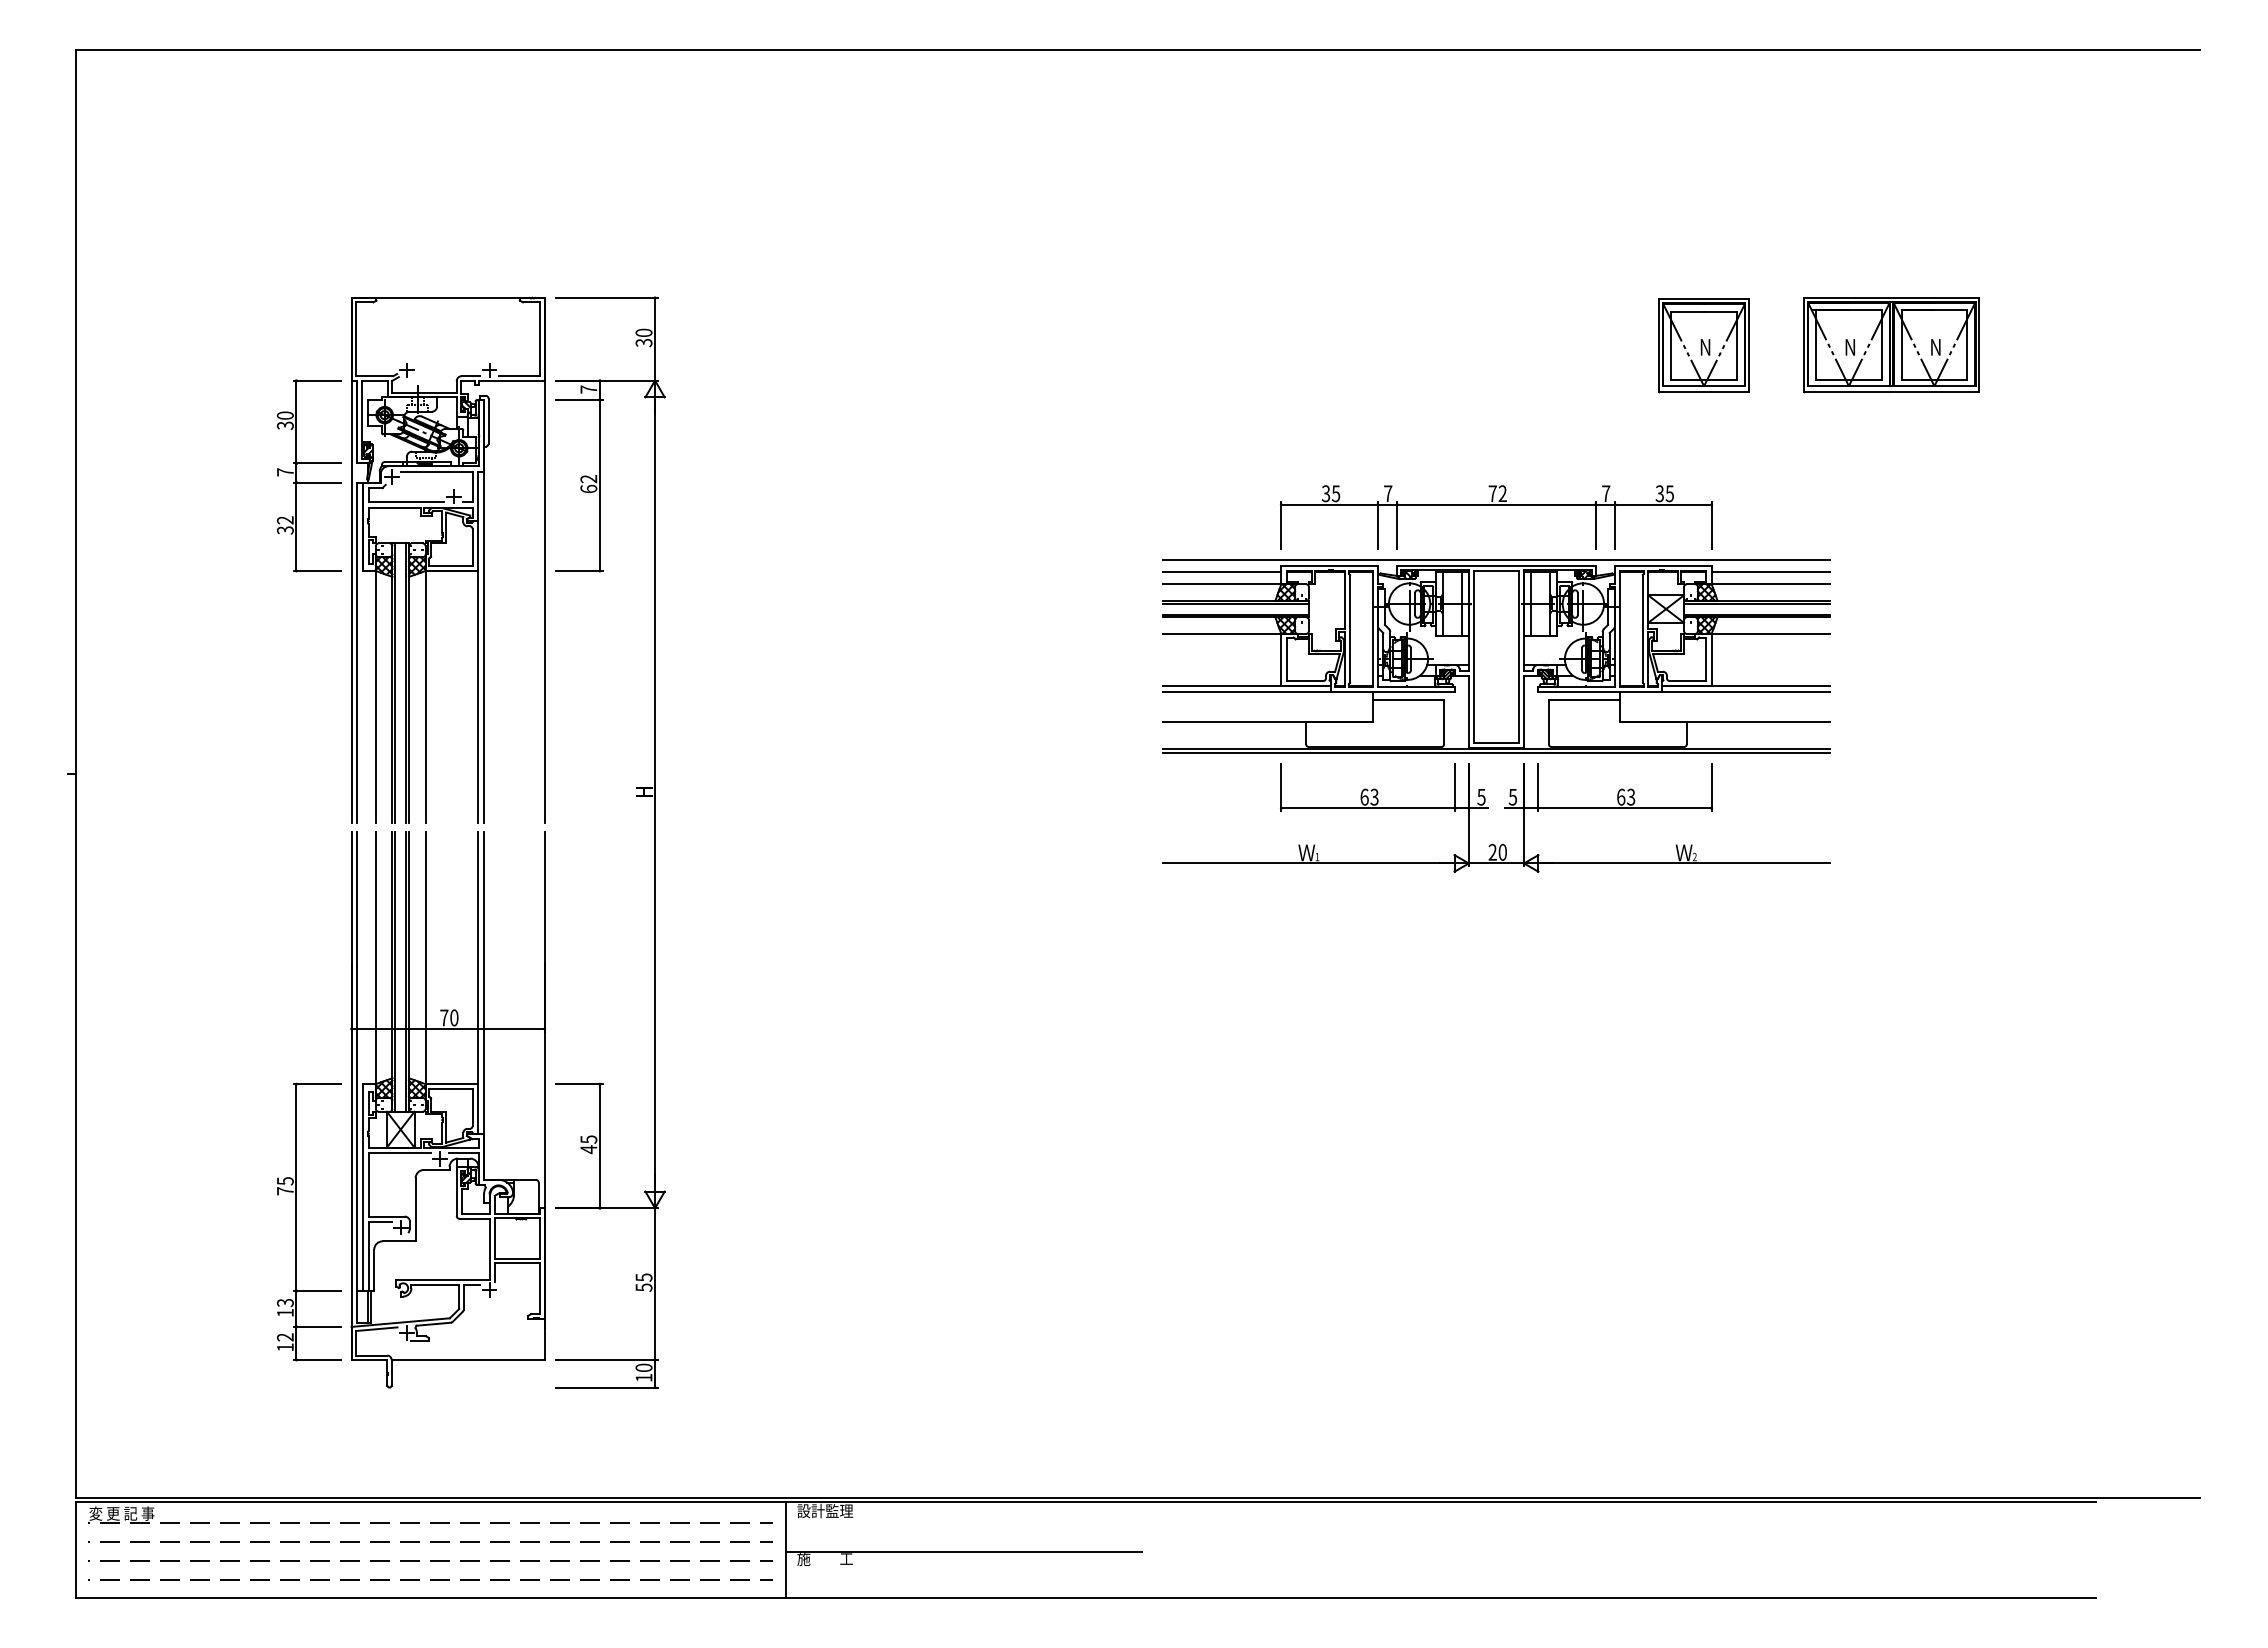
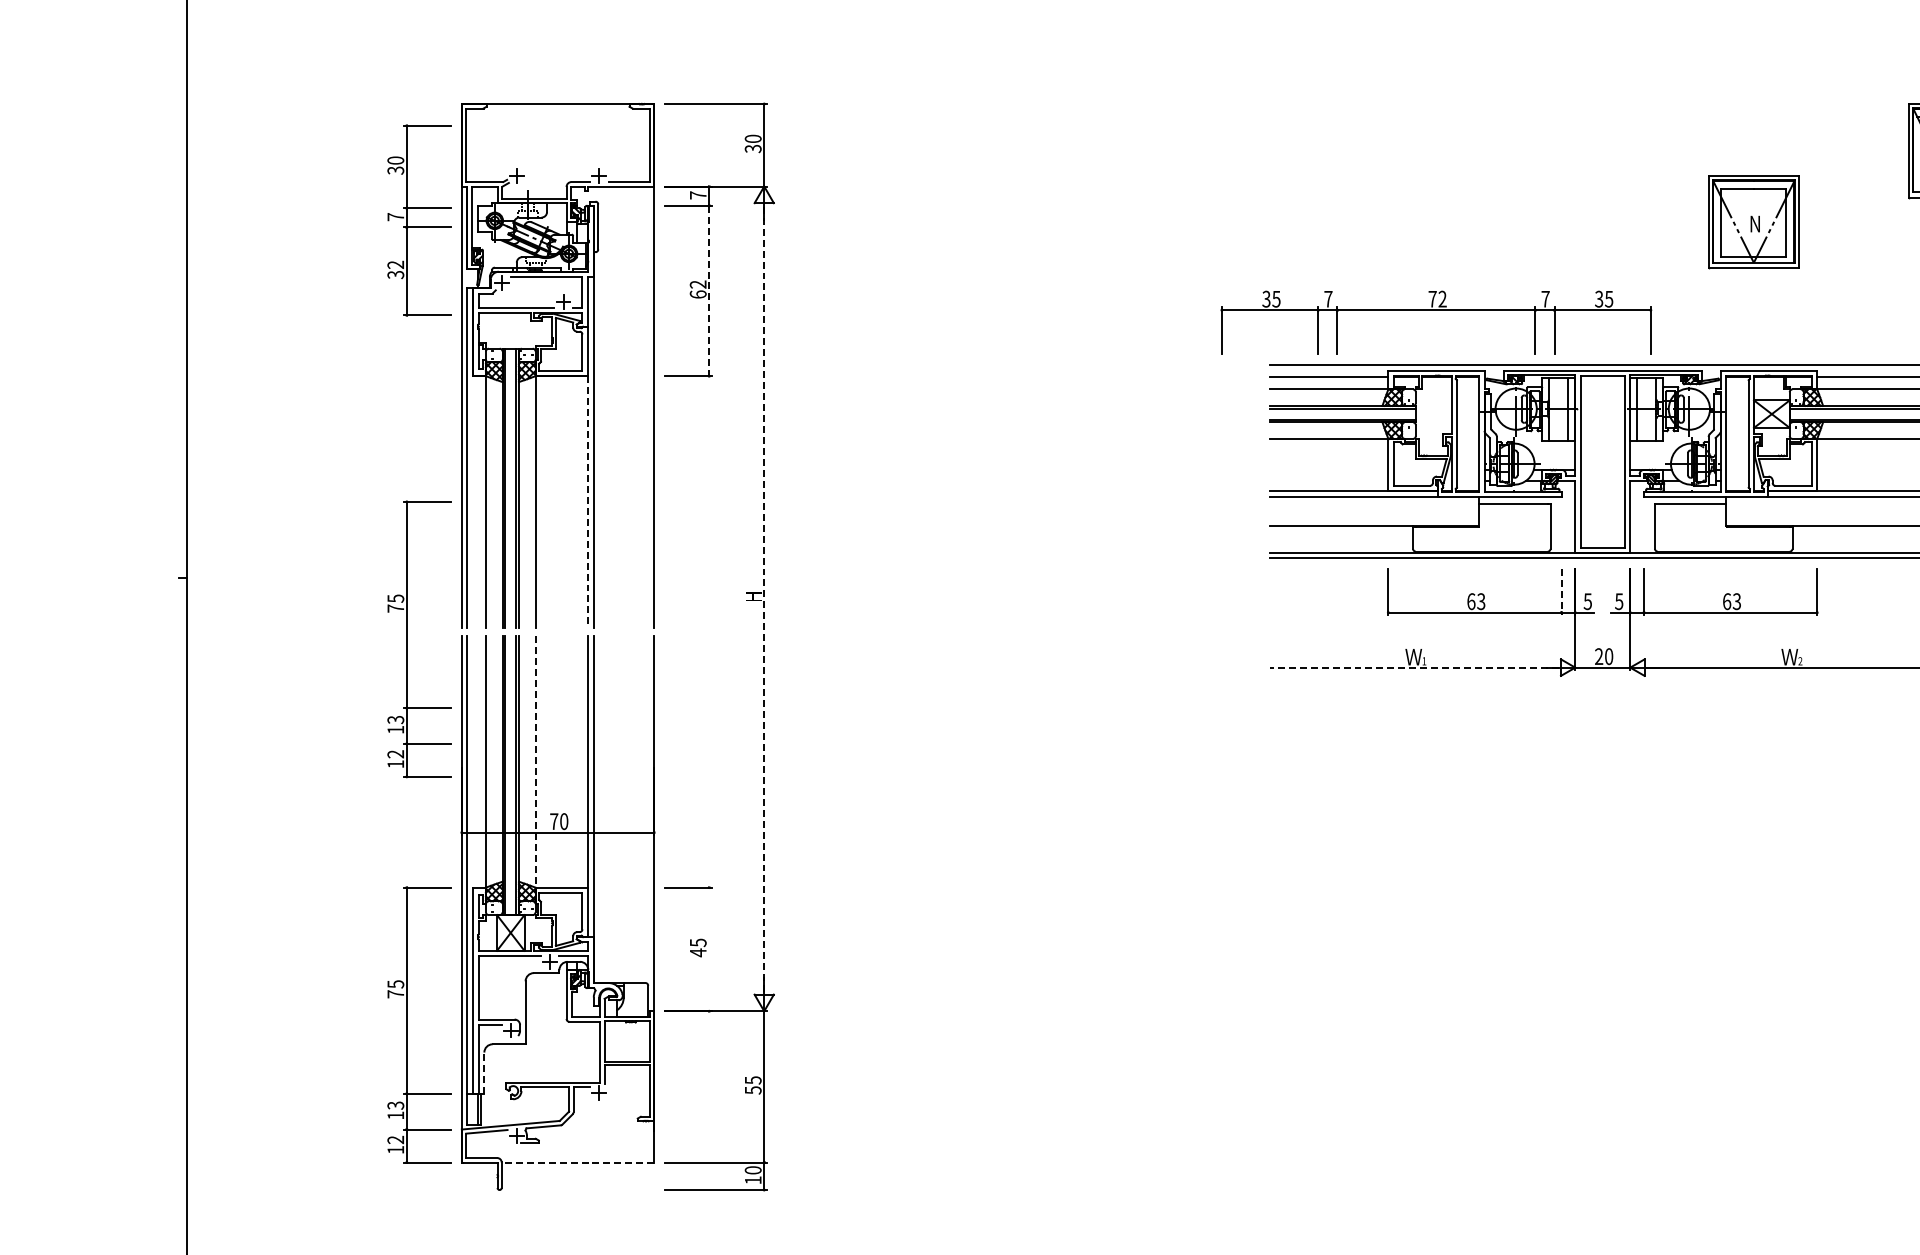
part: (1703, 345) -> (1753, 222), moved
part: (308, 482) -> (418, 227), moved
line: (599, 485) -> (708, 290), solid -> dashed
part: (1496, 505) -> (1436, 310), moved
line: (477, 697) -> (587, 502), solid -> dashed
line: (1455, 788) -> (1561, 592), solid -> dashed
line: (655, 793) -> (764, 597), solid -> dashed
part: (296, 834) -> (406, 638), added
line: (1307, 863) -> (1414, 667), solid -> dashed
line: (425, 958) -> (535, 762), solid -> dashed
line: (599, 1146) -> (708, 949), removed
line: (374, 1270) -> (484, 1073), solid -> dashed
line: (468, 1360) -> (578, 1163), solid -> dashed

